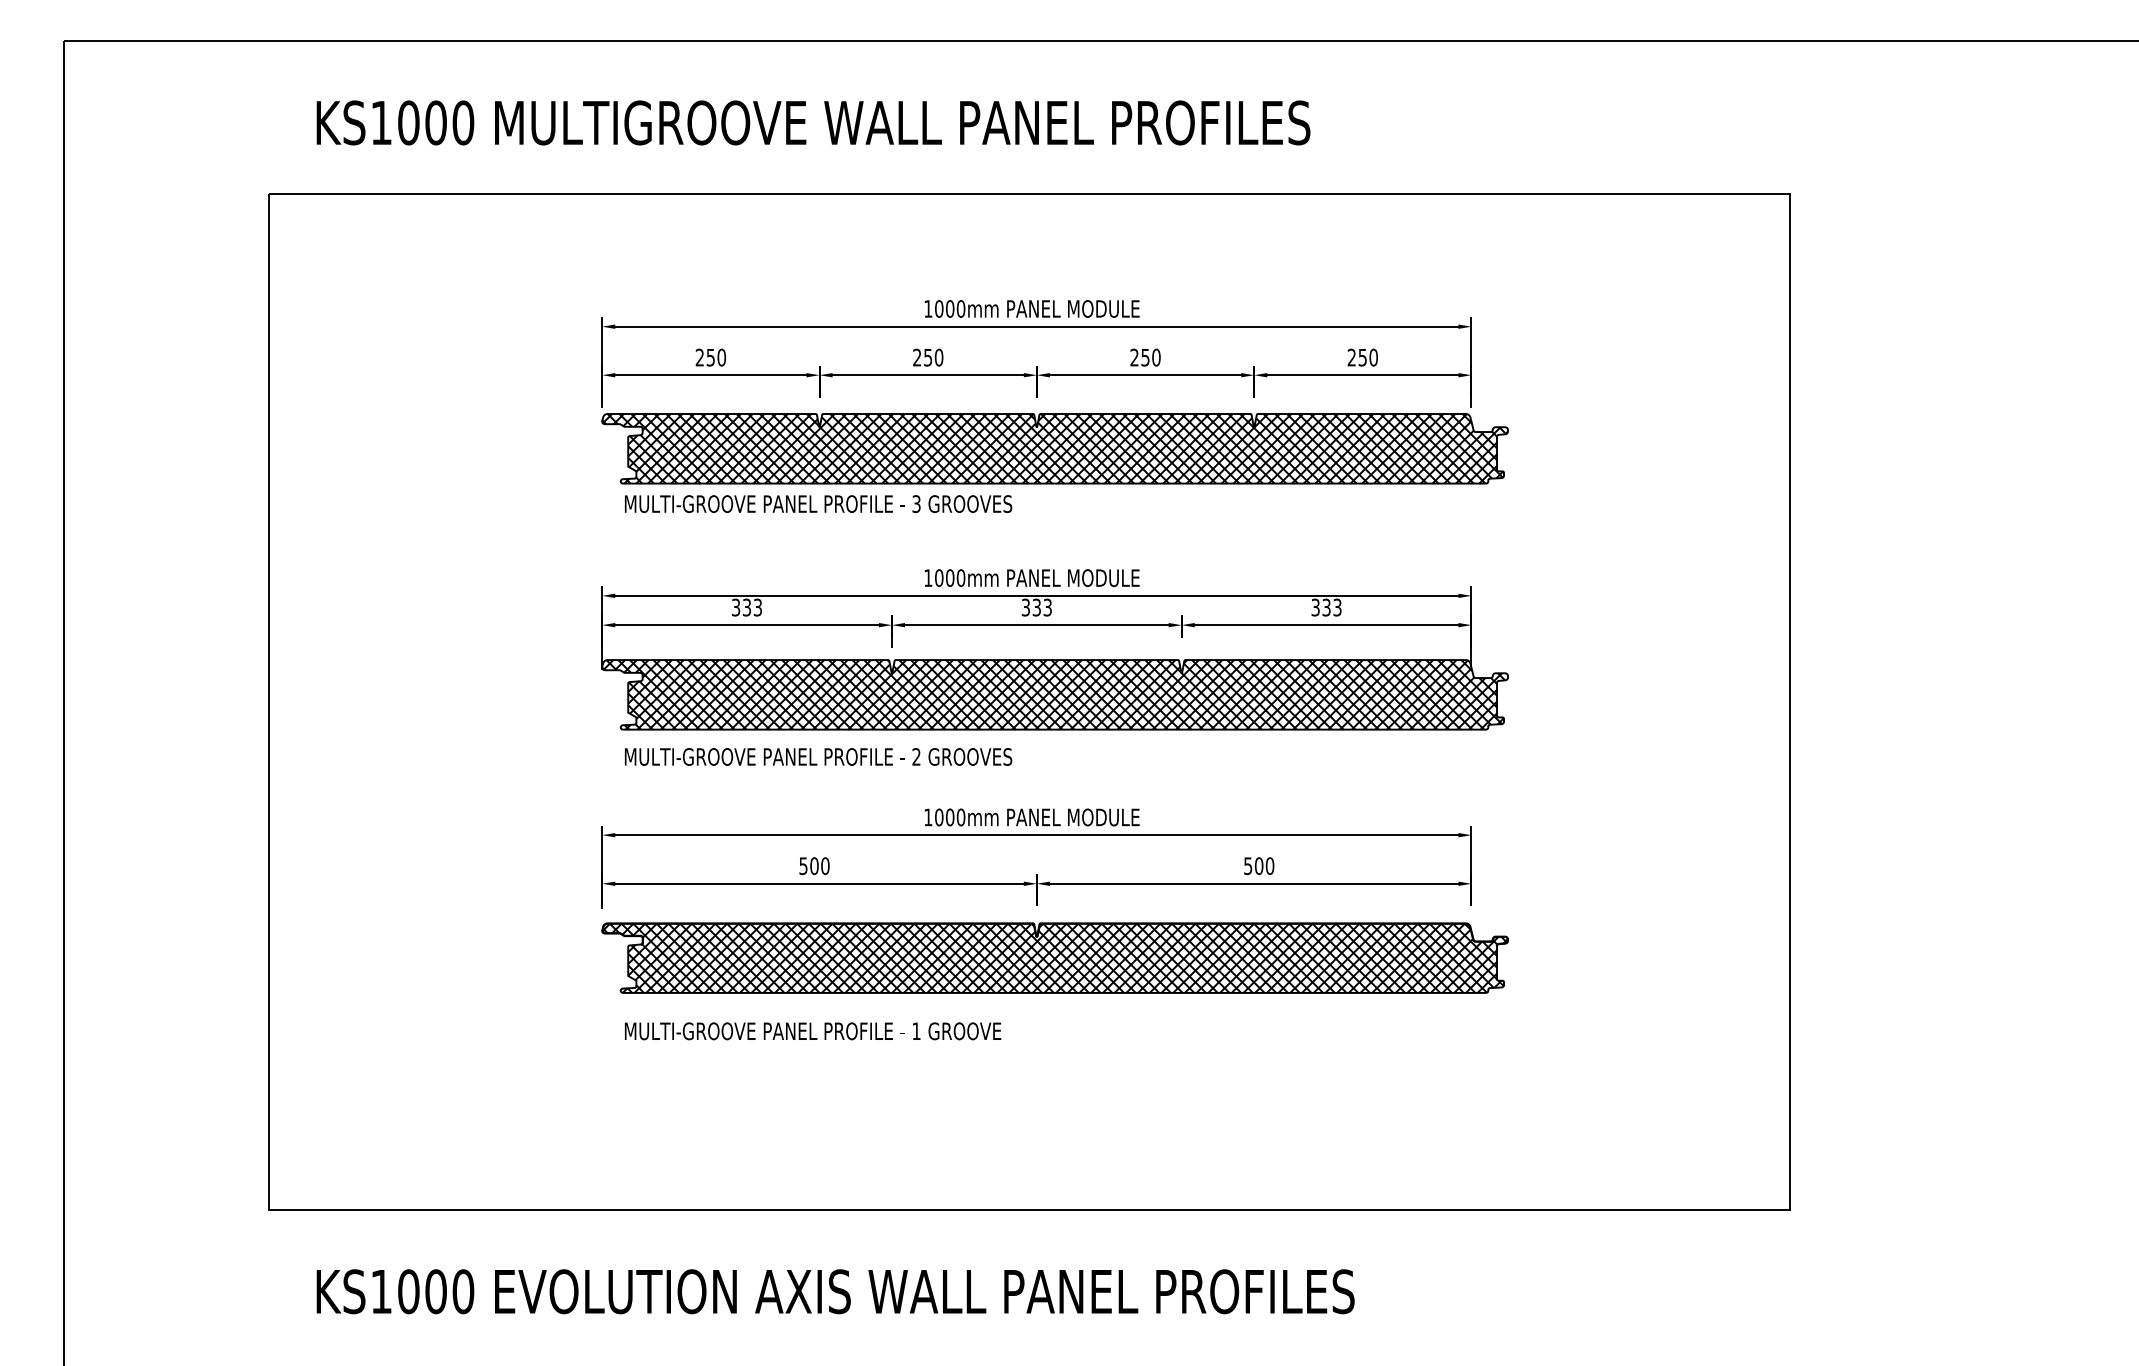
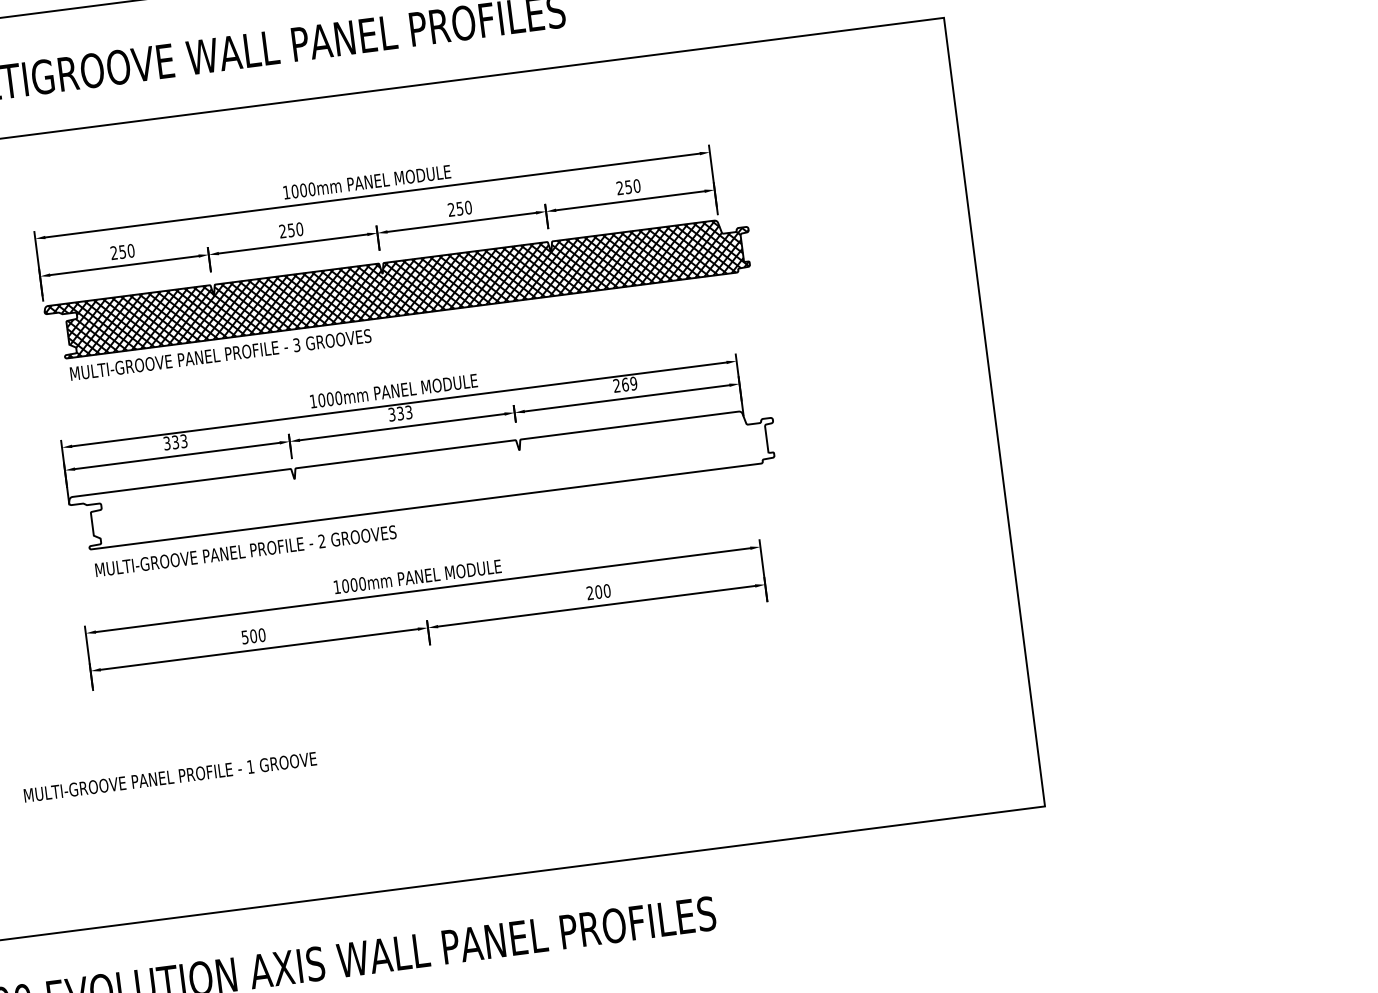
text: (1326, 607) -> (625, 384), 333 -> 269
hatch: (1053, 694) -> (422, 479), removed
text: (1248, 866) -> (590, 593), 500 -> 200
part: (1054, 957) -> (448, 683), removed
text: (813, 1031) -> (170, 777), moved

